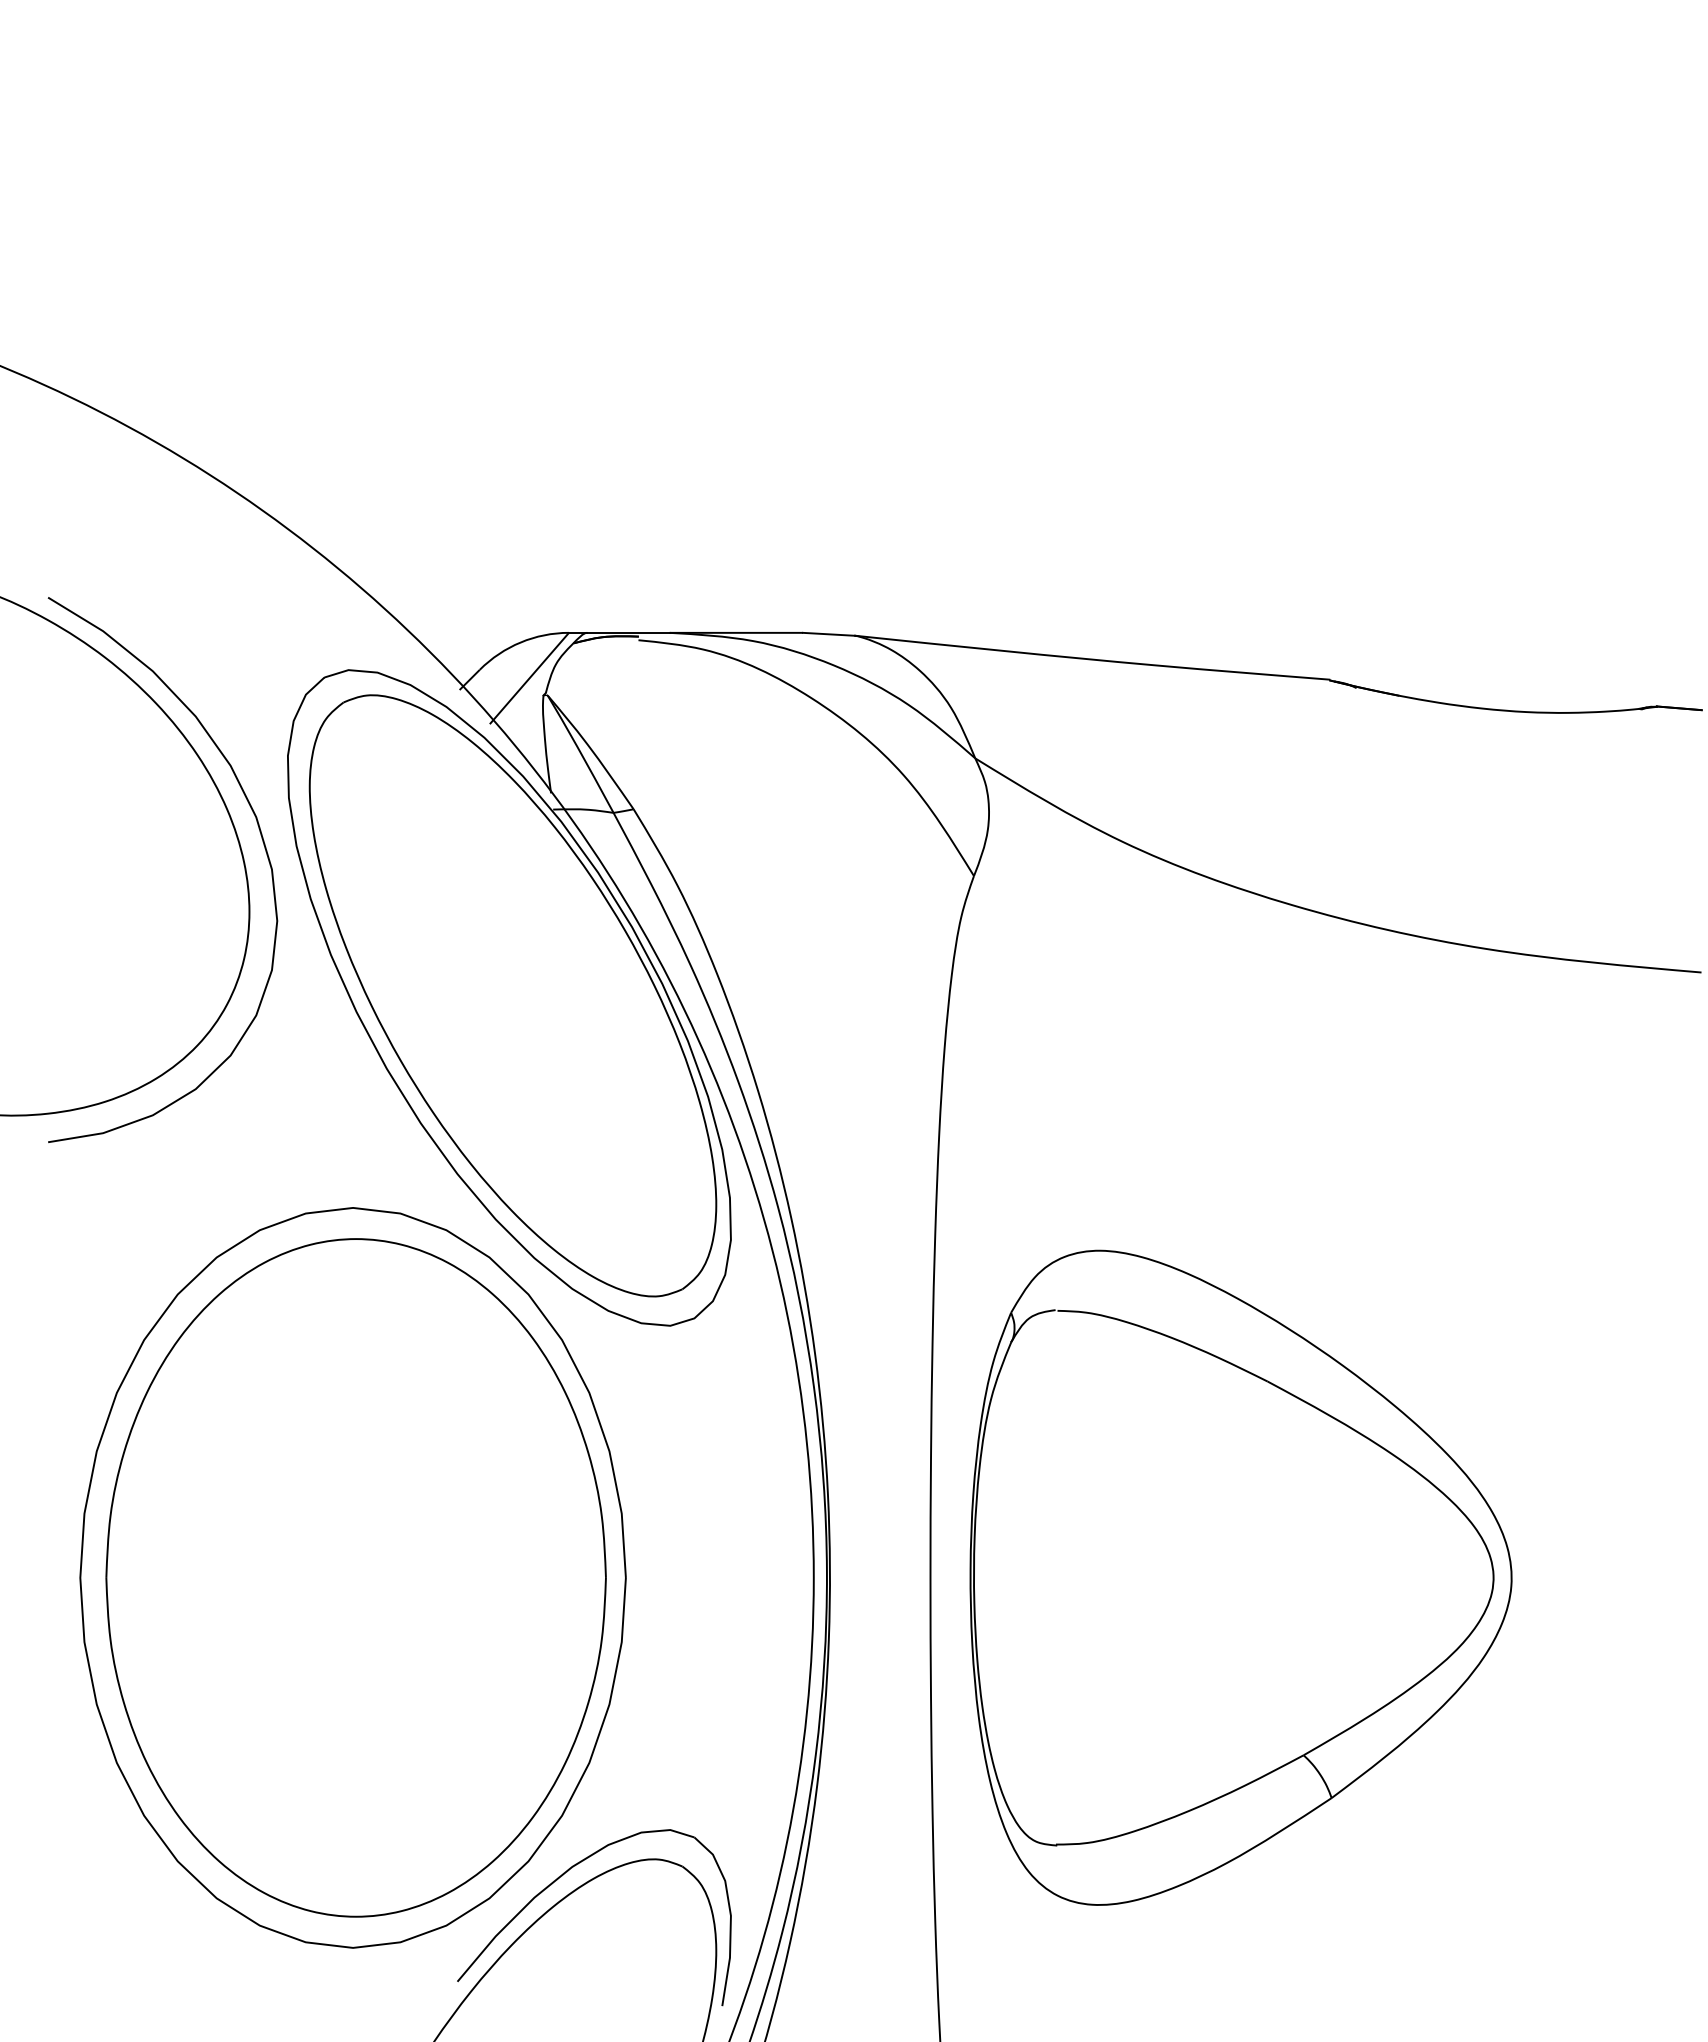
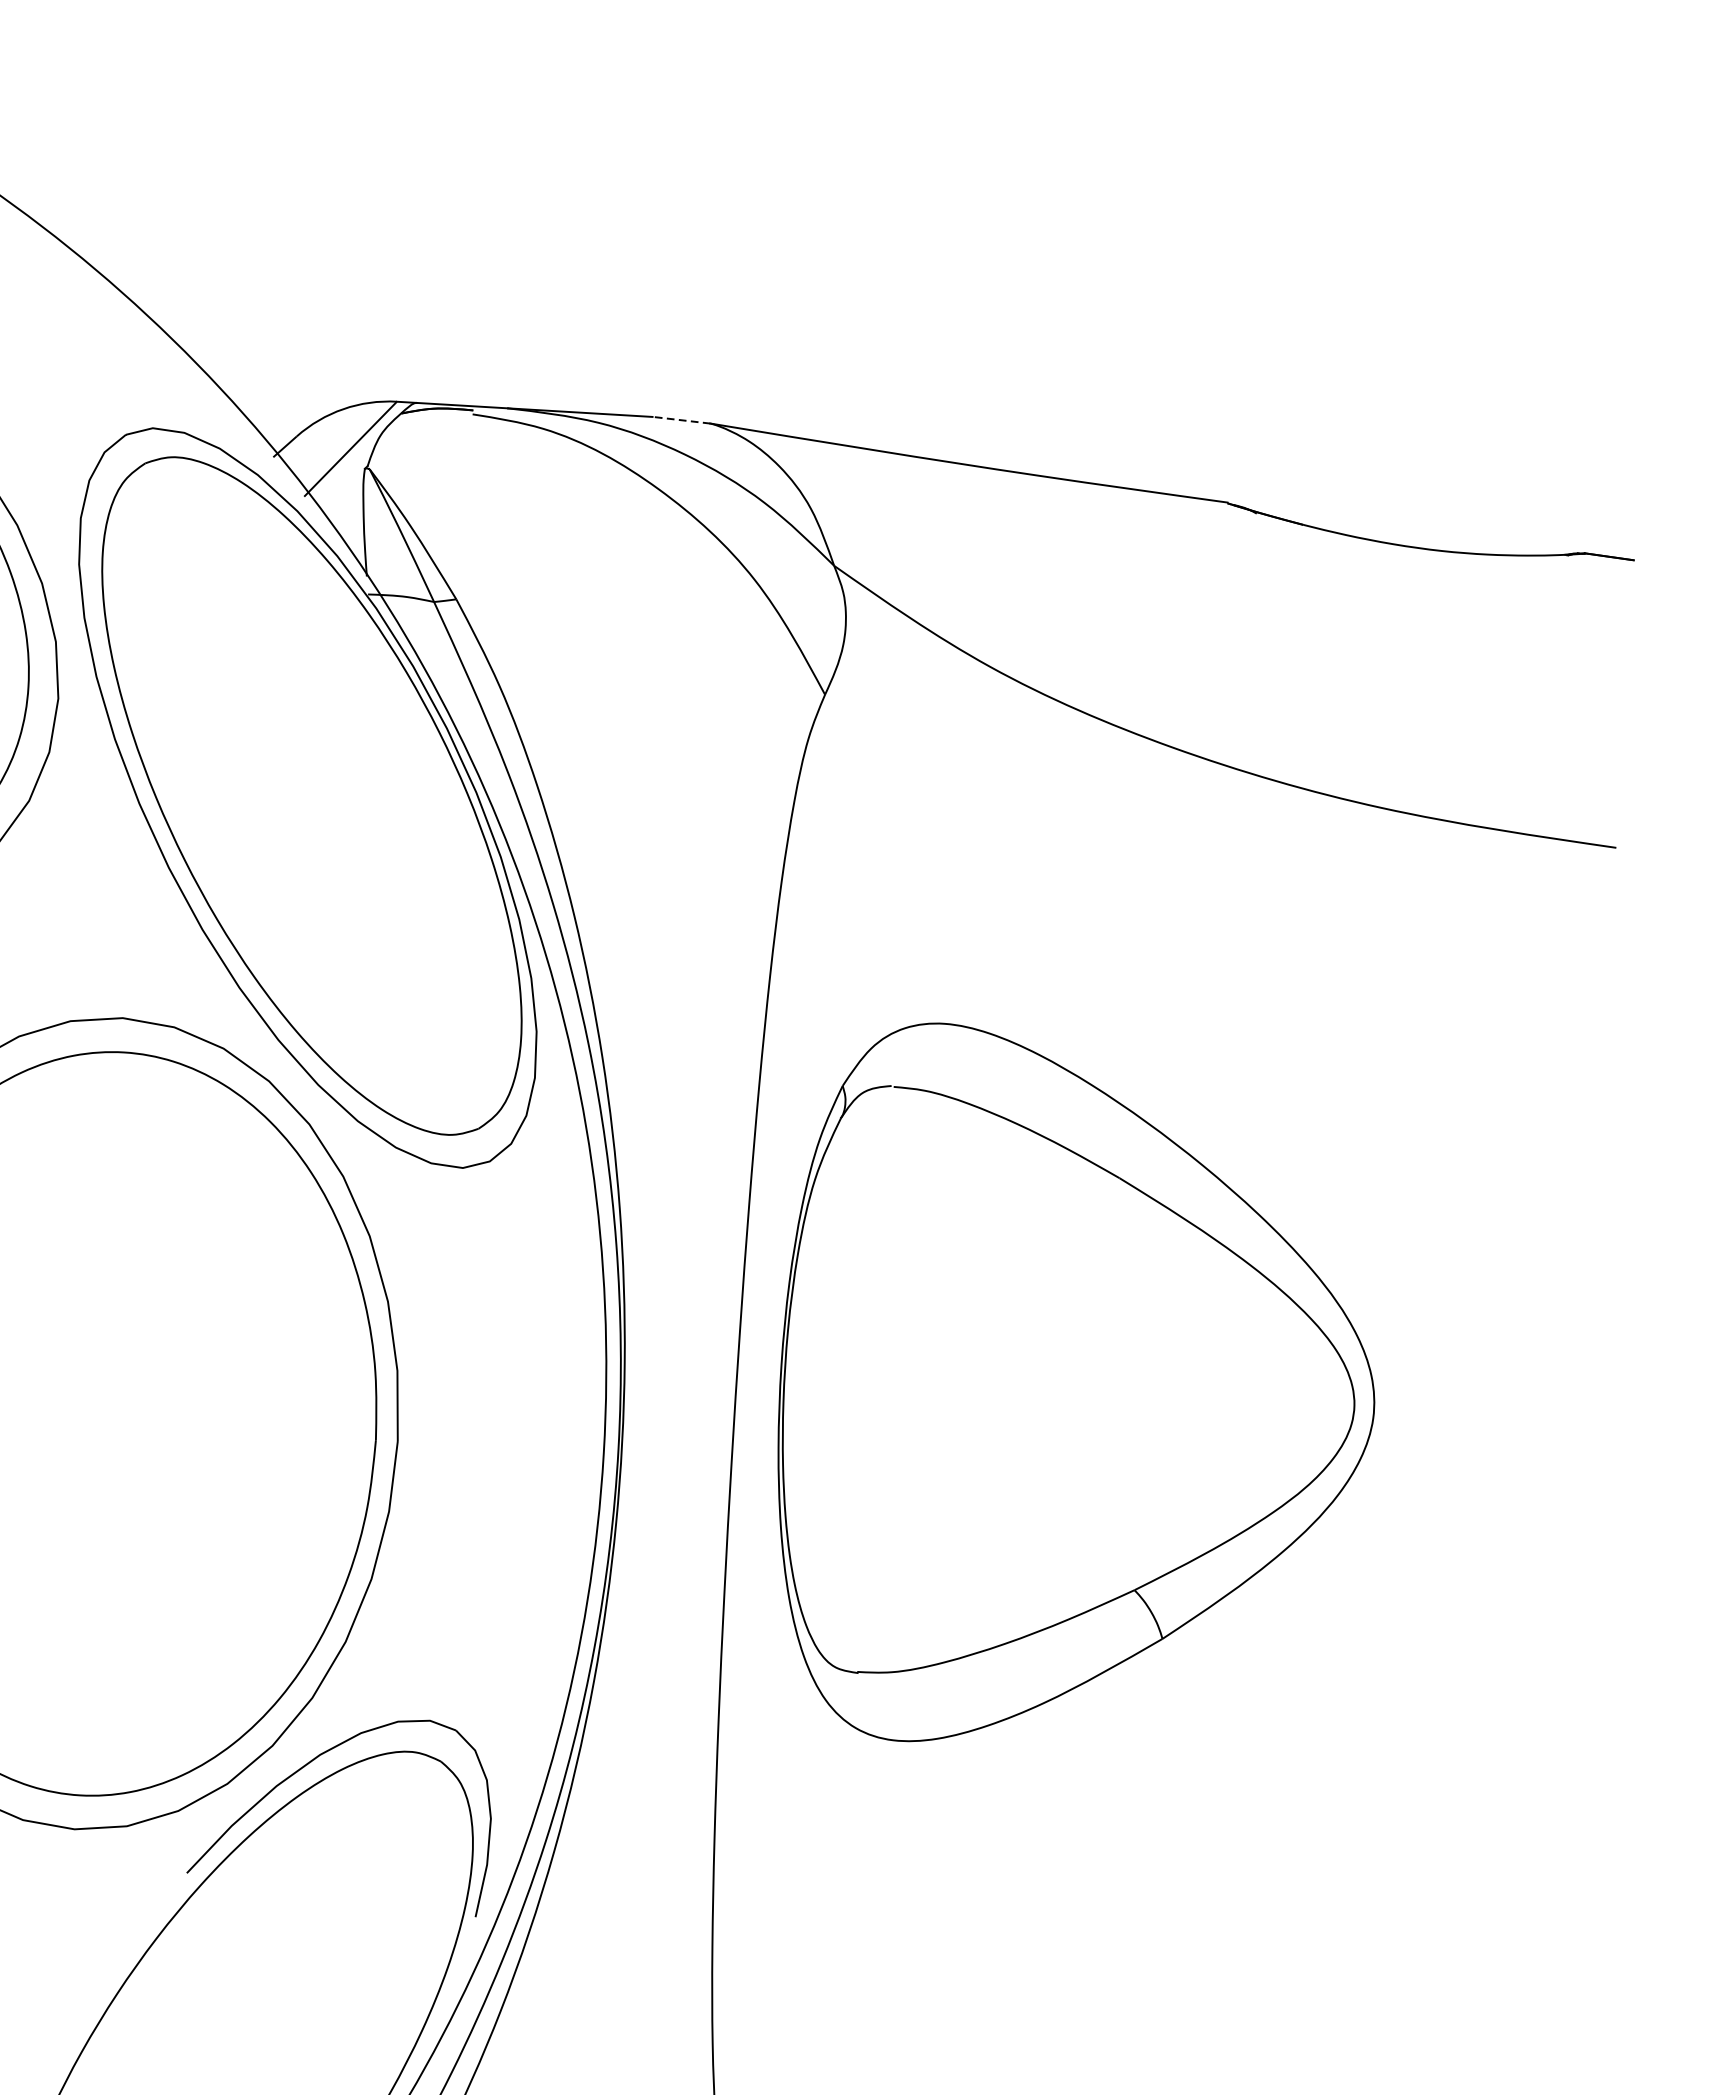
line: (828, 634) -> (681, 420), solid -> dashed
part: (1240, 1577) -> (1076, 1391), moved

